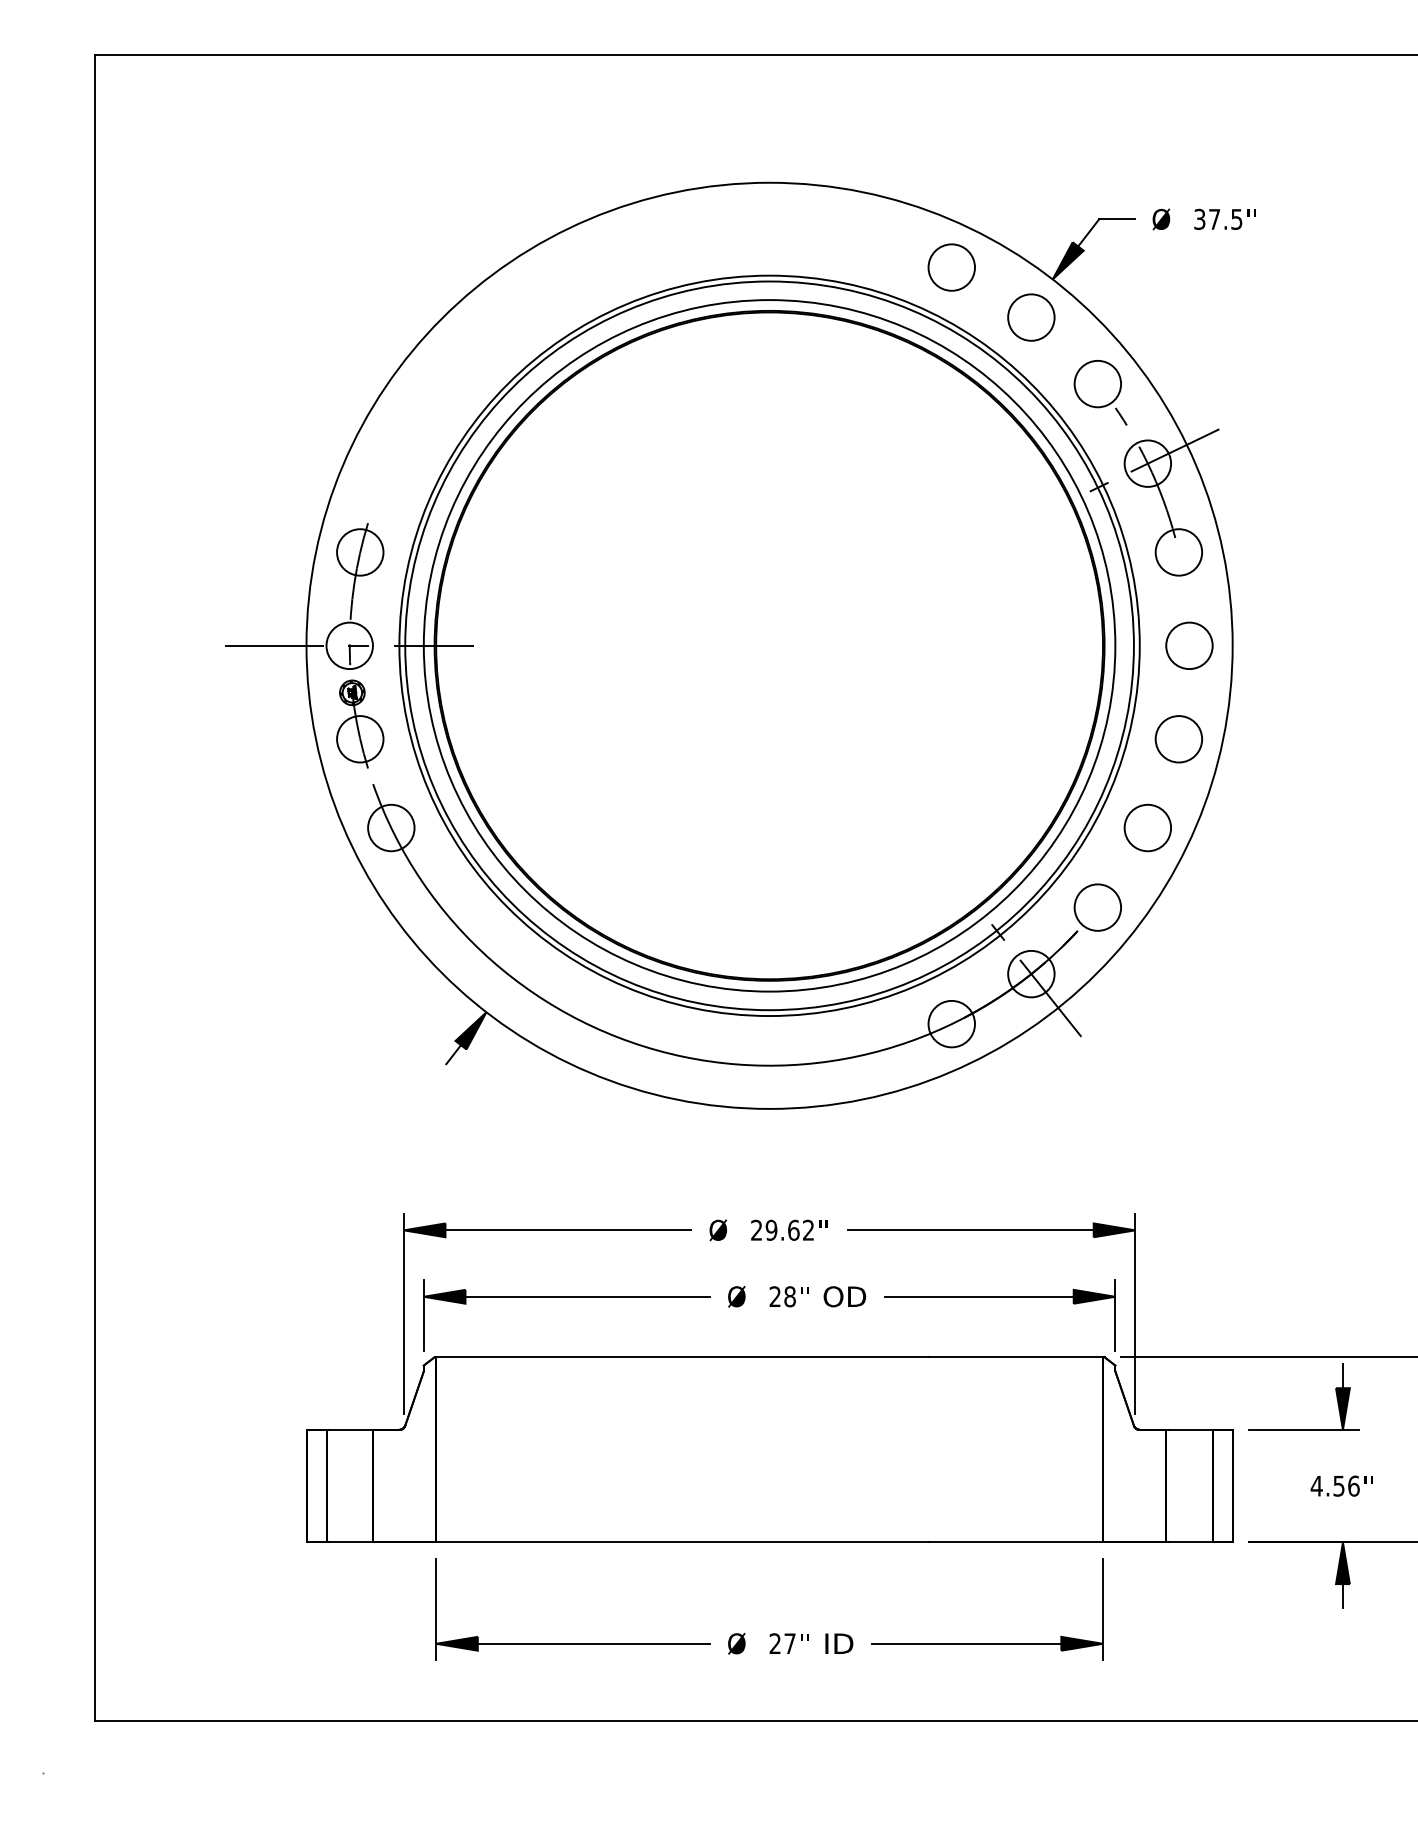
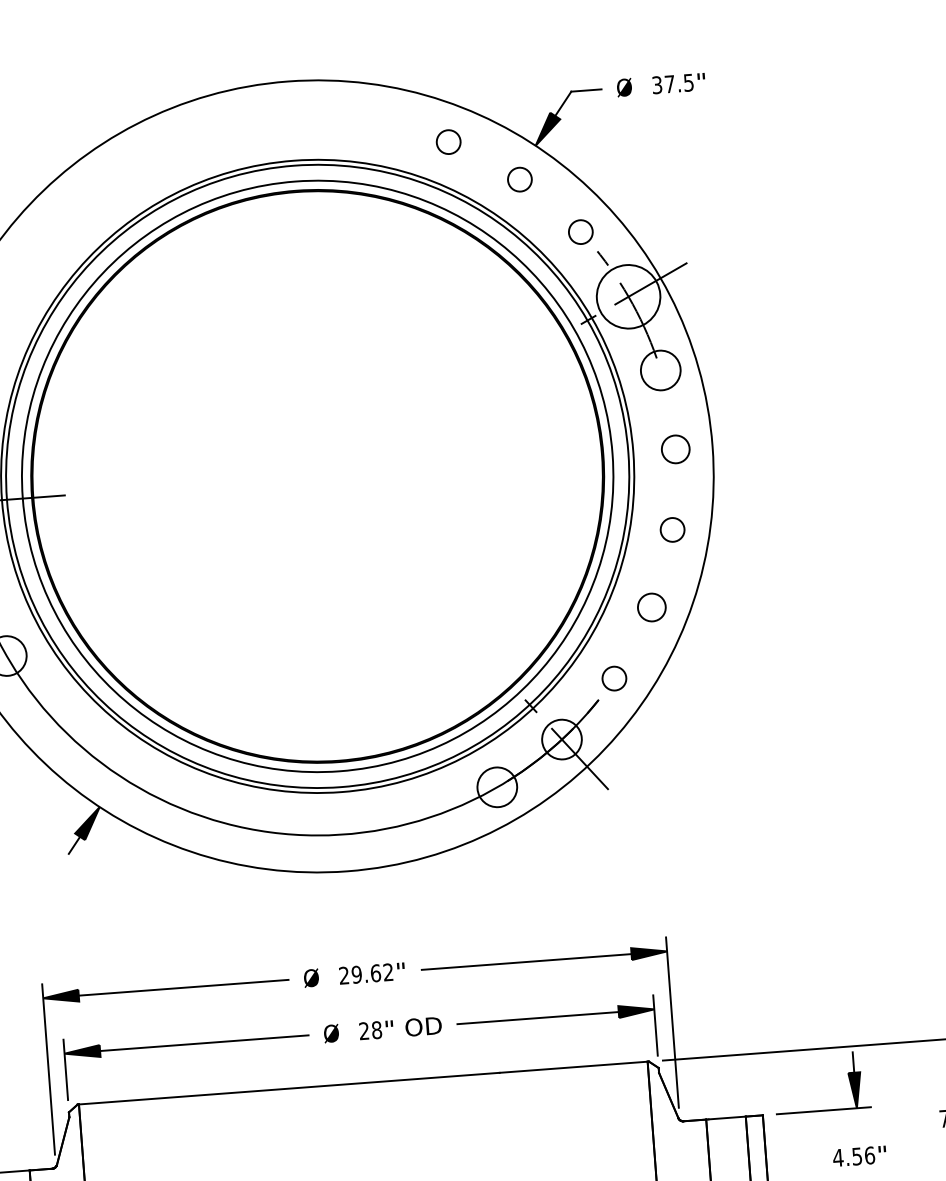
circle: (951, 267) -> (448, 142), size x0.6
circle: (1031, 317) -> (519, 179), size x0.6
circle: (1097, 383) -> (580, 231), size x0.6
circle: (1147, 463) -> (628, 296), size x1.6
circle: (1189, 645) -> (675, 449), size x0.7
circle: (1178, 739) -> (672, 530), size x0.6
circle: (1147, 827) -> (651, 607), size x0.7
circle: (1097, 907) -> (614, 678), size x0.6

